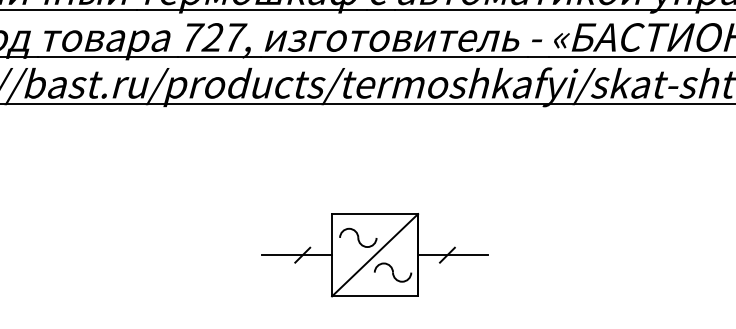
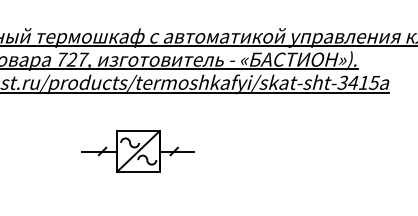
part: (373, 255) -> (137, 151), moved

